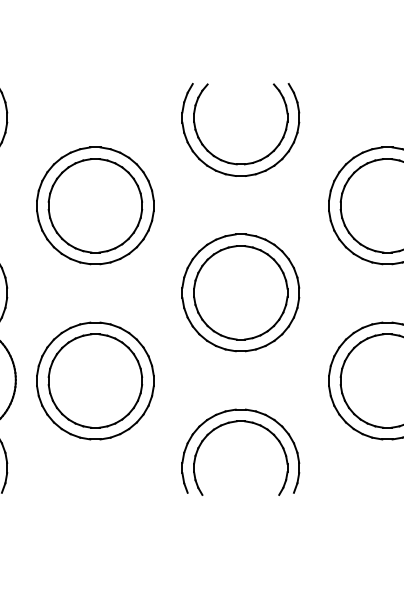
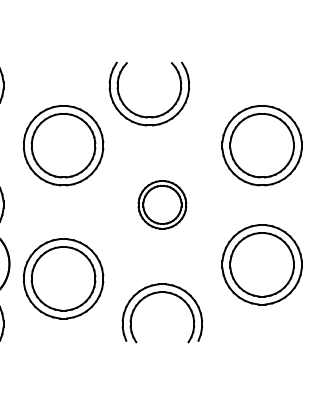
part: (240, 162) -> (149, 116), moved
part: (240, 292) -> (162, 204), size x0.6
part: (95, 380) -> (63, 278), moved

